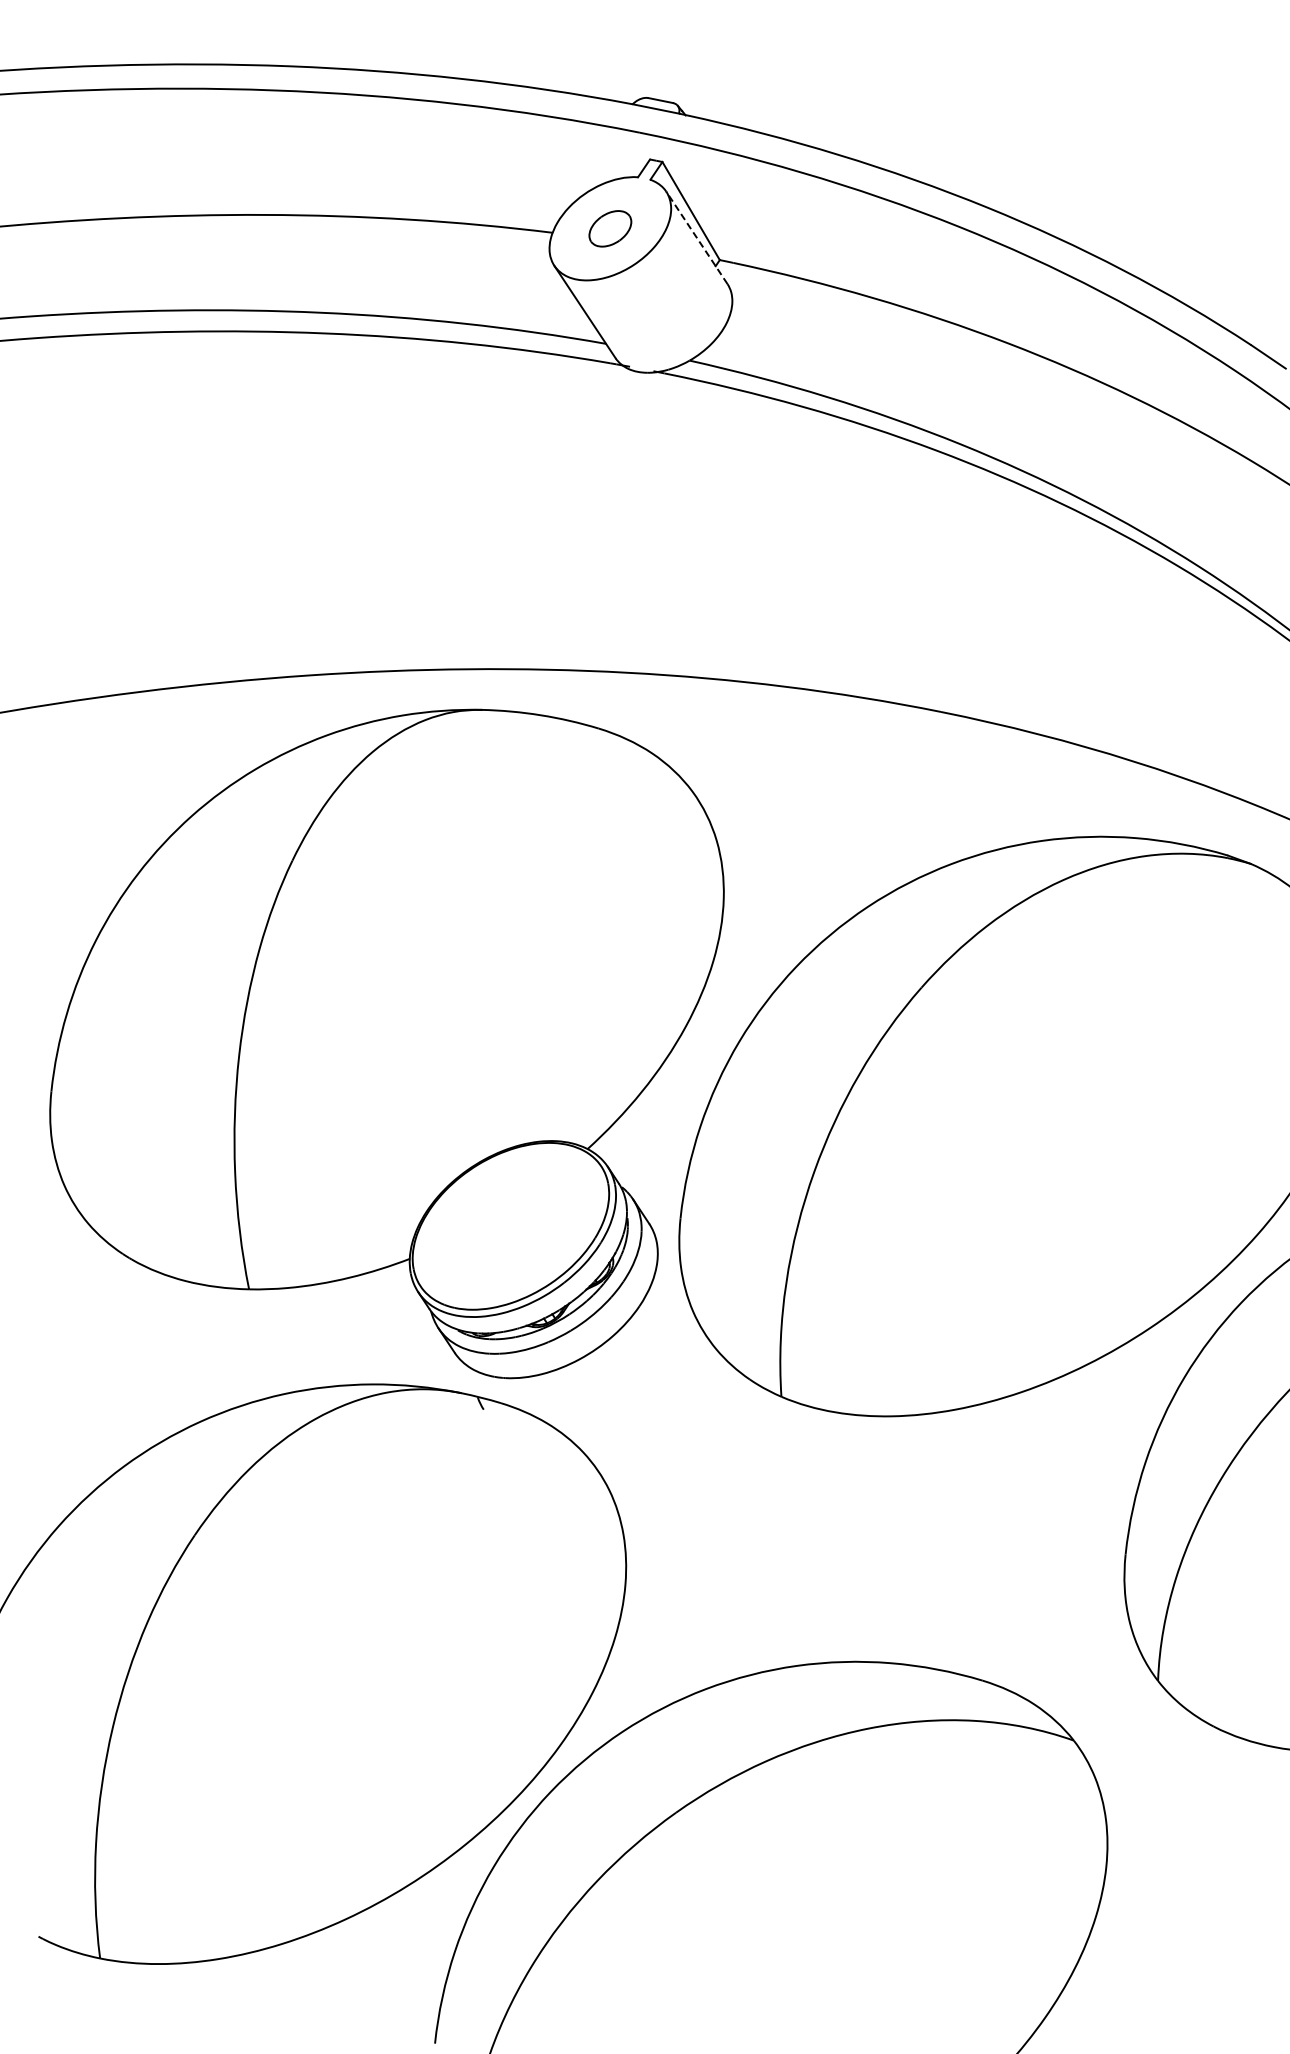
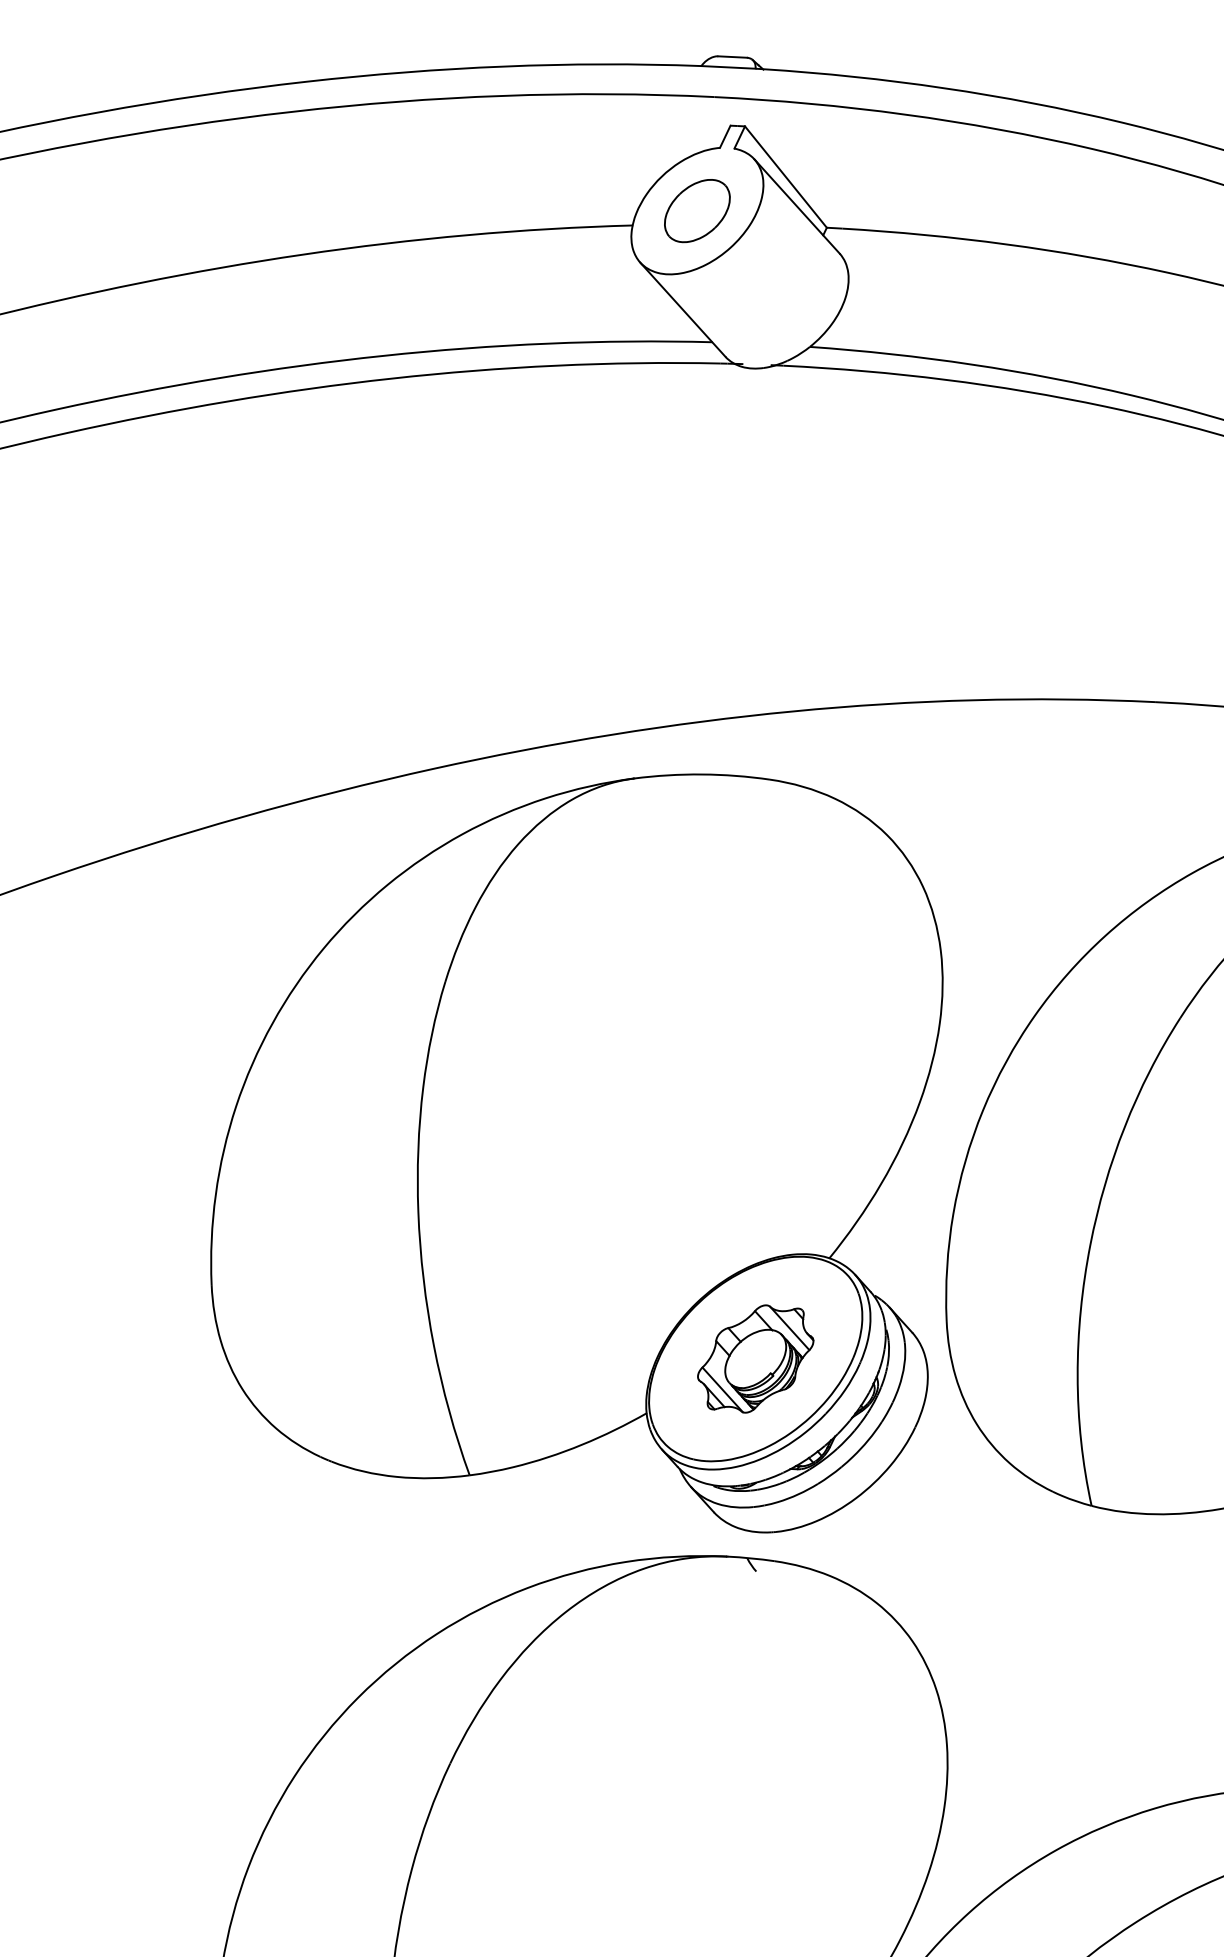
part: (610, 228) -> (697, 210), size x1.43
line: (696, 237) -> (796, 206), dashed -> solid
part: (510, 1226) -> (755, 1359), added

